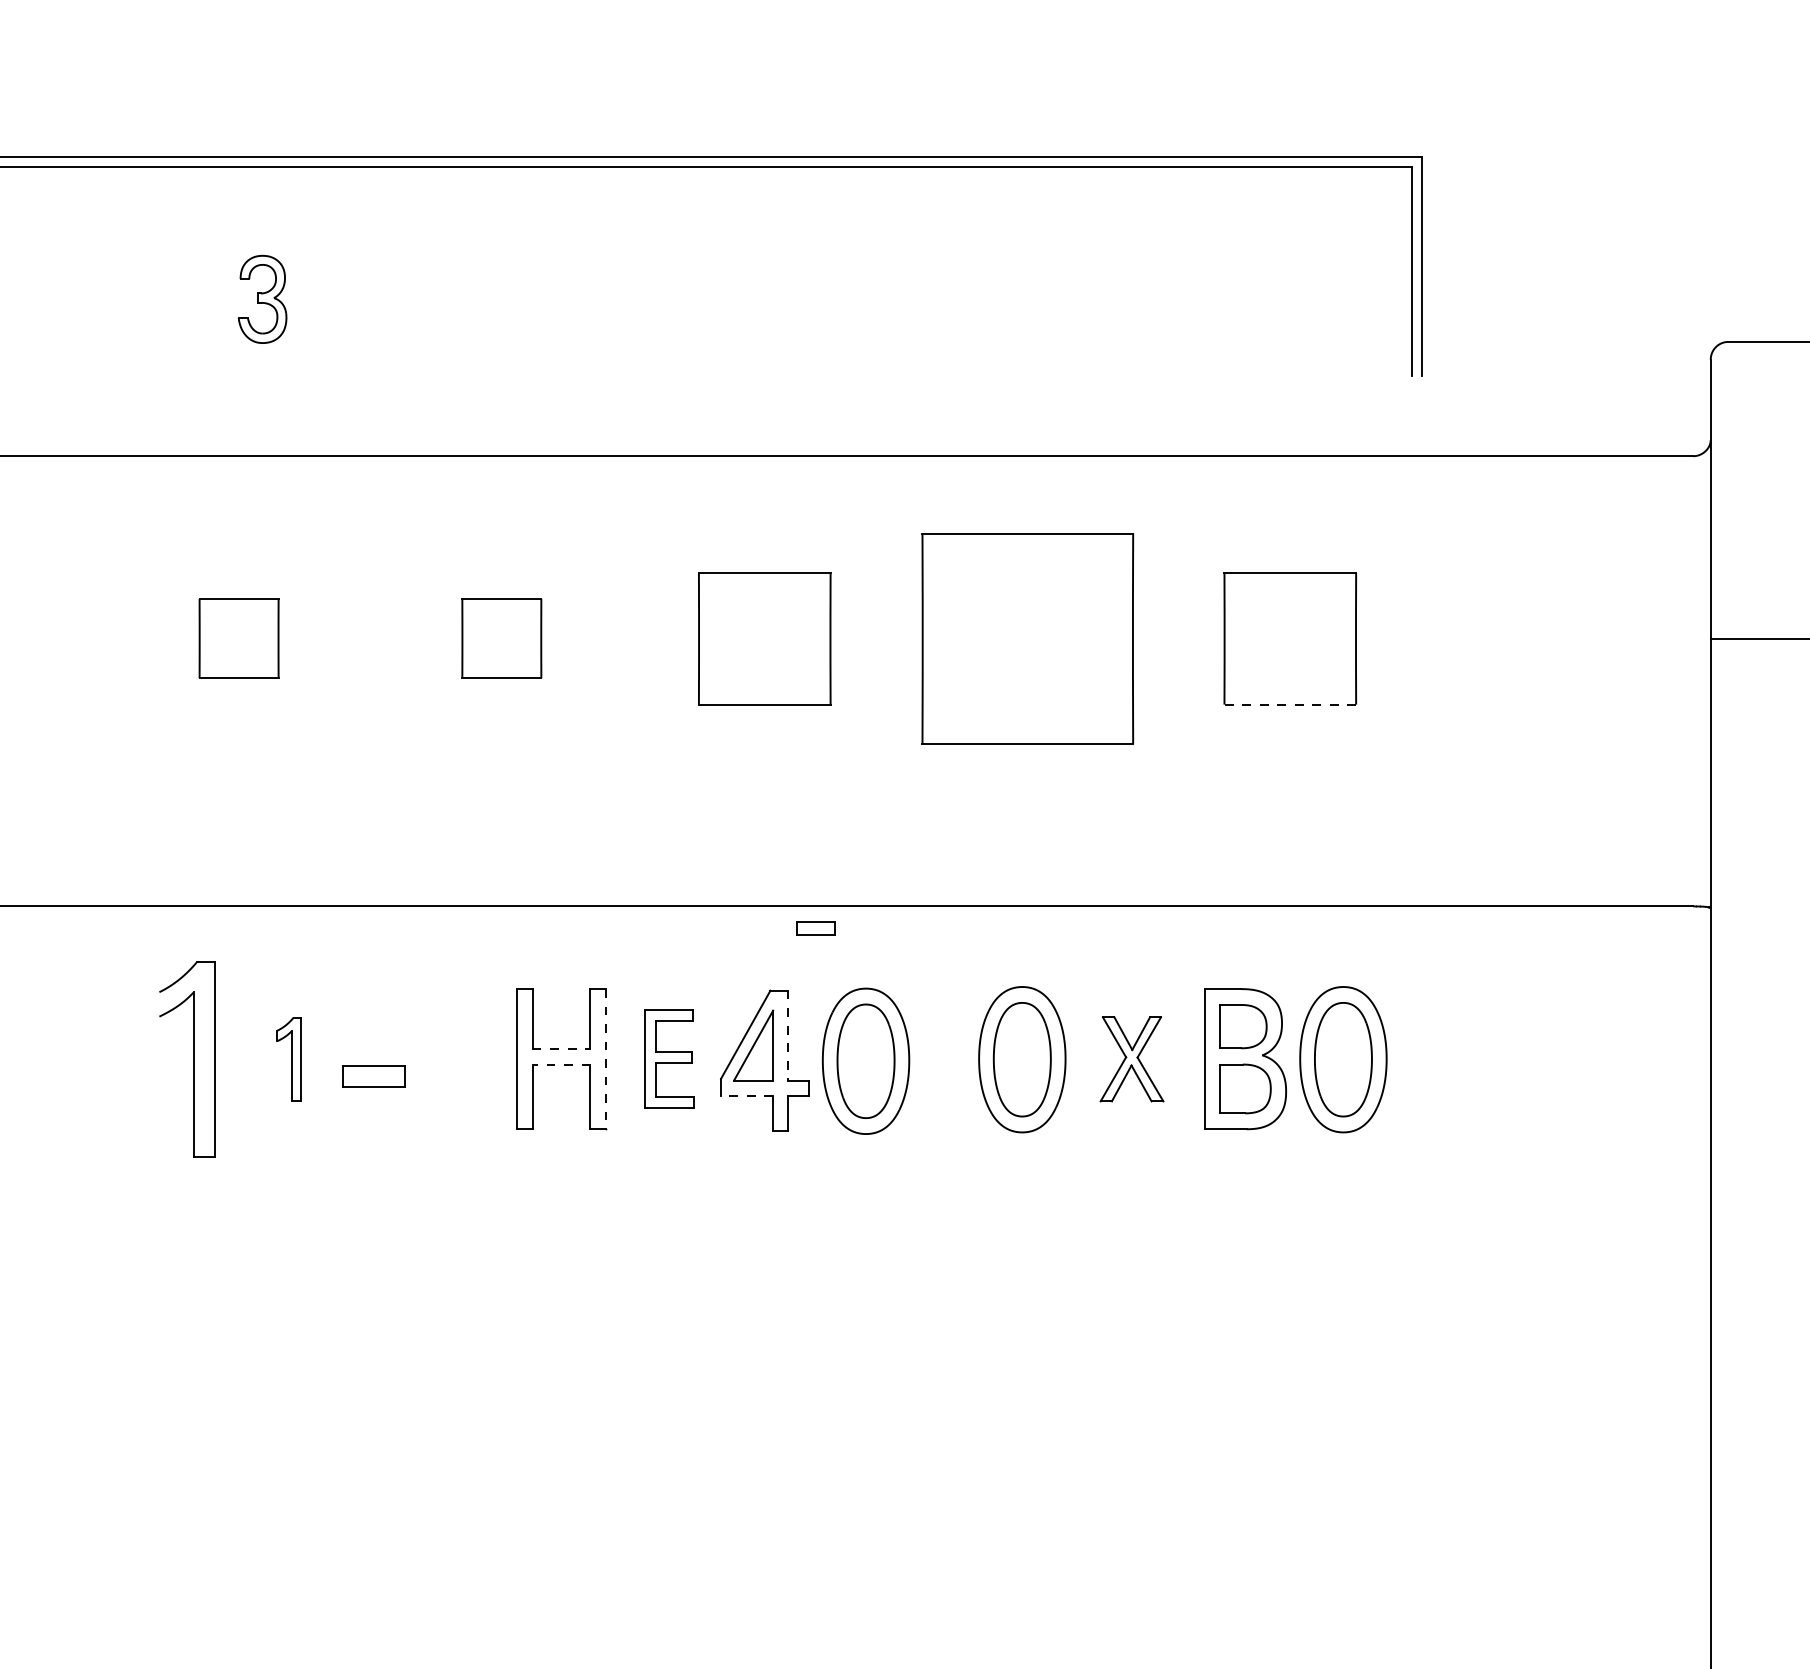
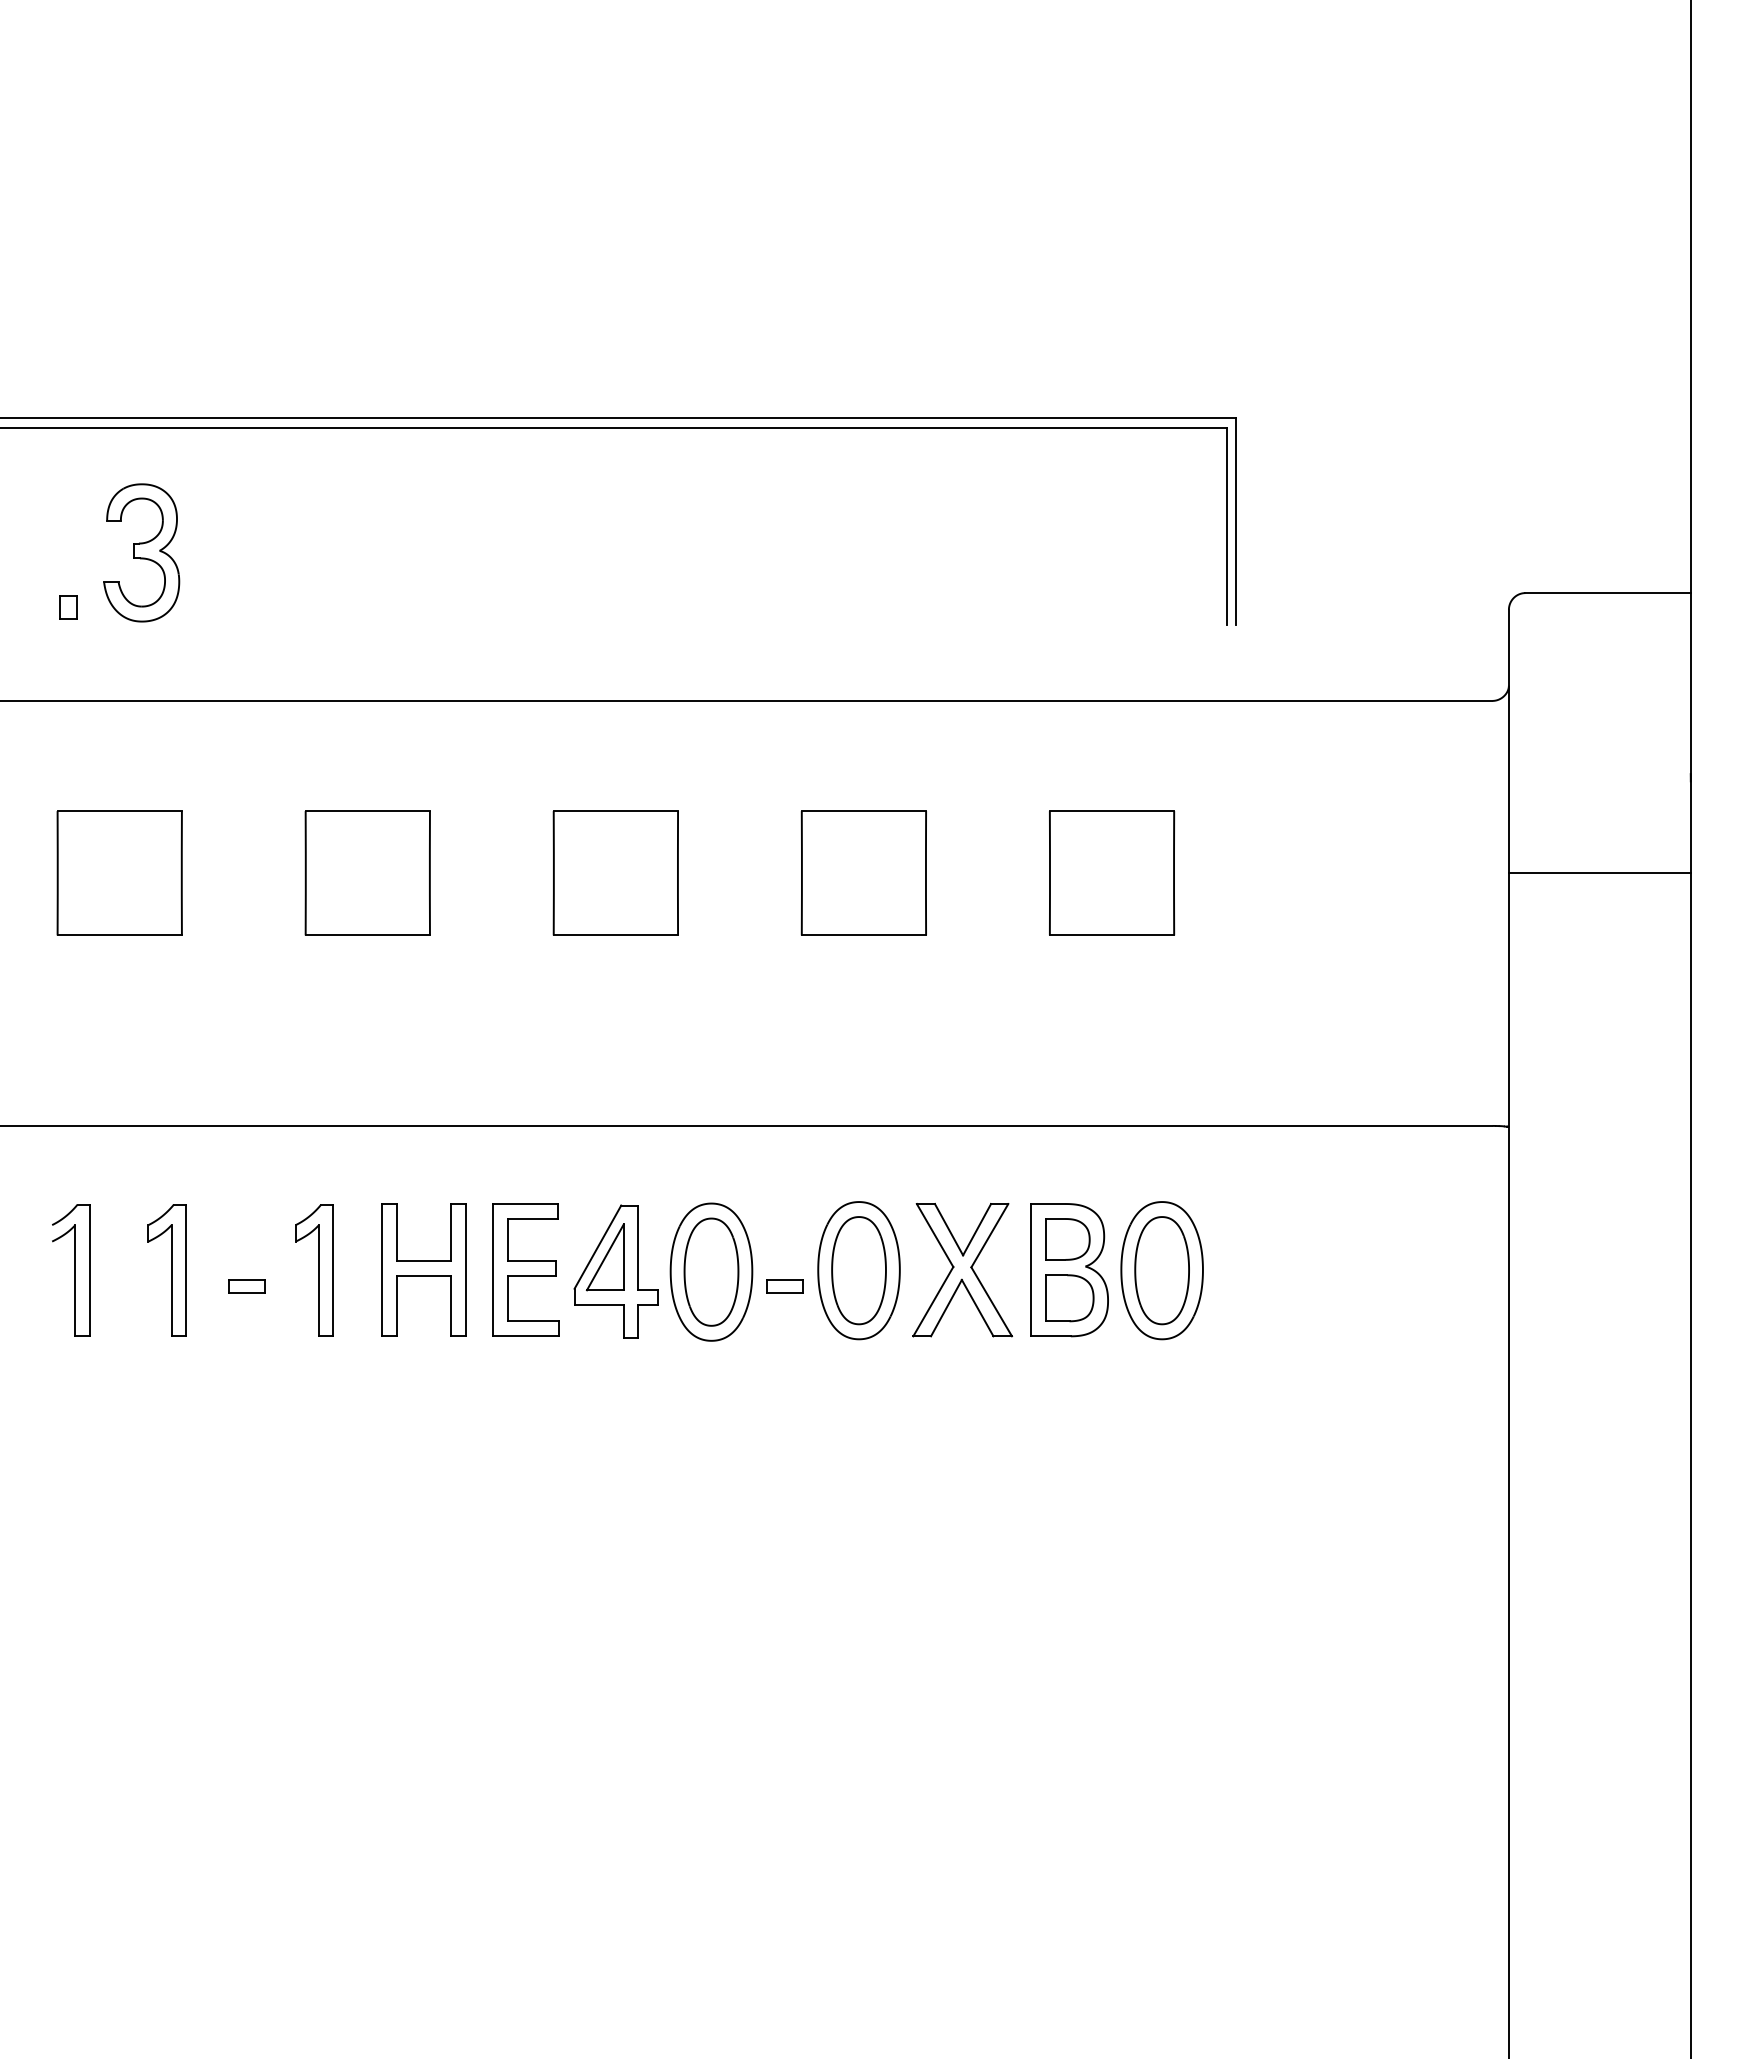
part: (262, 298) -> (141, 552), size x1.67
part: (184, 357) -> (68, 607), added
part: (238, 637) -> (119, 872), size x1.67
part: (501, 637) -> (367, 872), size x1.67
part: (1027, 637) -> (863, 872), size x0.62
line: (1289, 704) -> (1111, 935), dashed -> solid
part: (815, 928) -> (784, 1286), moved
line: (787, 1036) -> (637, 1248), dashed -> solid
line: (562, 1048) -> (424, 1260), dashed -> solid
part: (669, 1058) -> (525, 1269), size x1.43
part: (188, 1059) -> (71, 1270), size x0.71
part: (288, 1059) -> (166, 1270), size x1.67
part: (445, 1059) -> (314, 1270), added
line: (605, 1059) -> (465, 1270), dashed -> solid
part: (1131, 1059) -> (962, 1270), size x1.67
line: (560, 1064) -> (423, 1275), dashed -> solid
part: (373, 1076) -> (246, 1286), size x0.62
line: (747, 1095) -> (599, 1304), dashed -> solid

